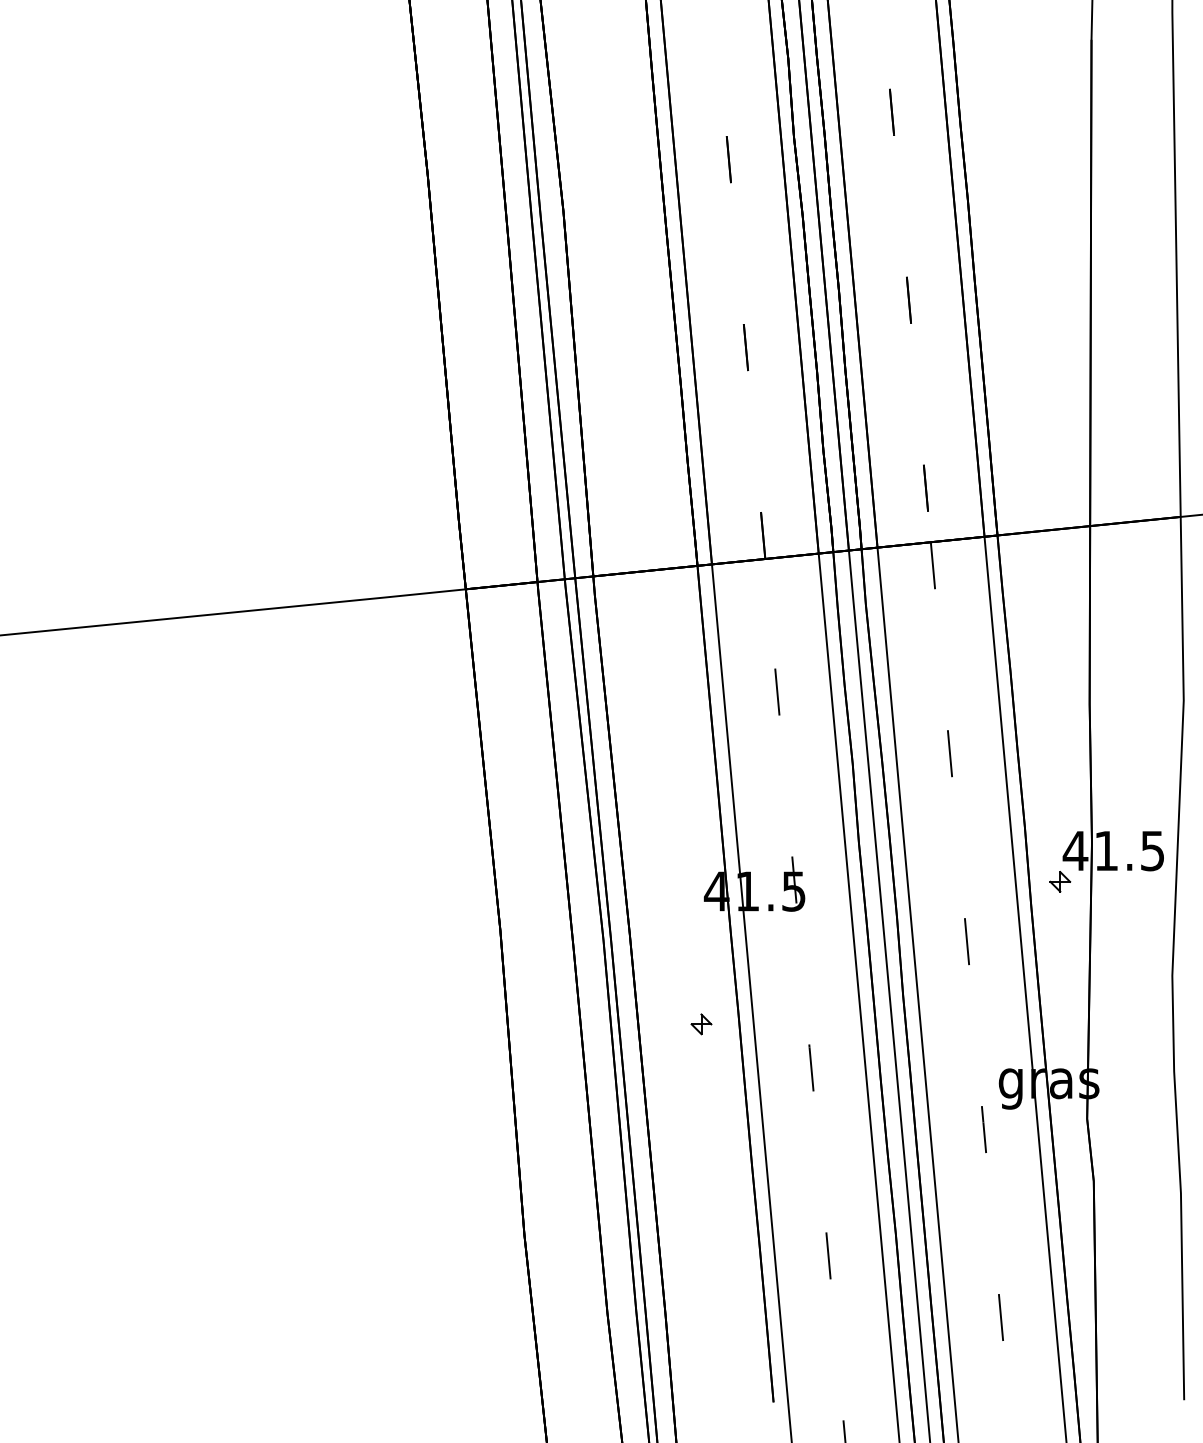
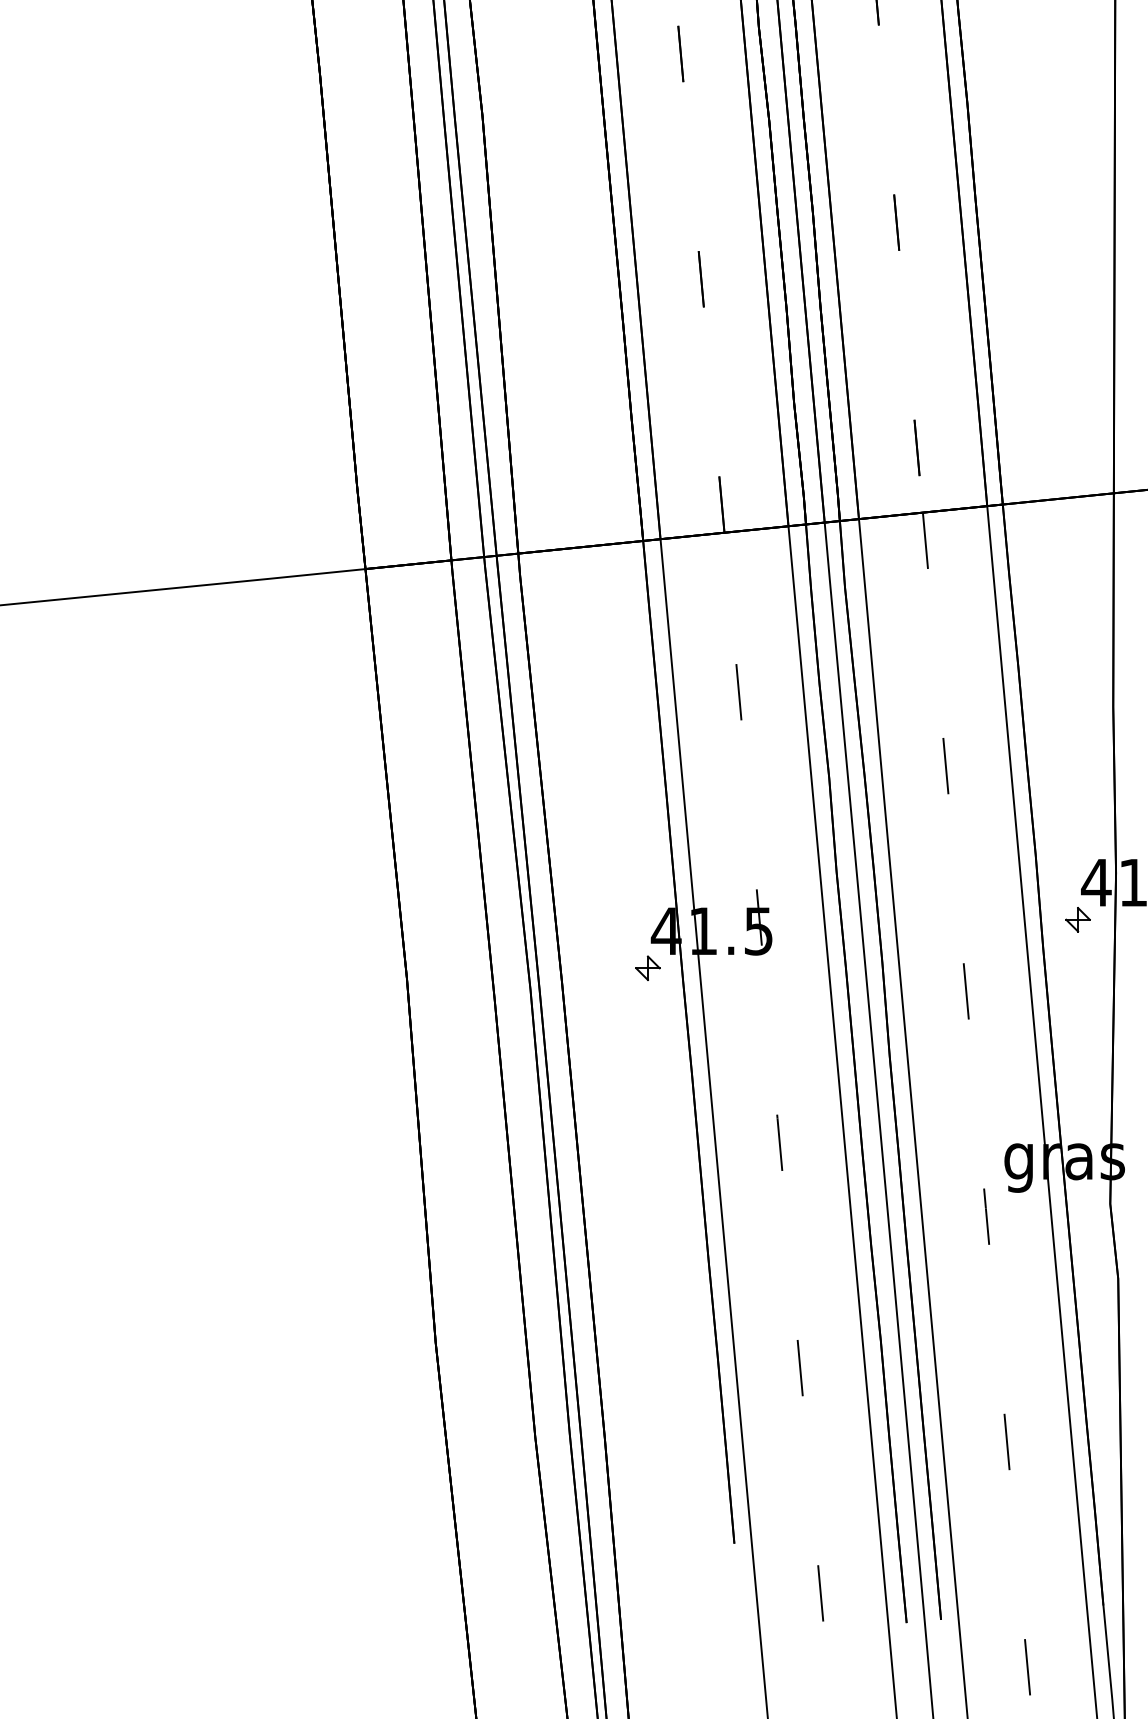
part: (701, 1024) -> (647, 968), moved

